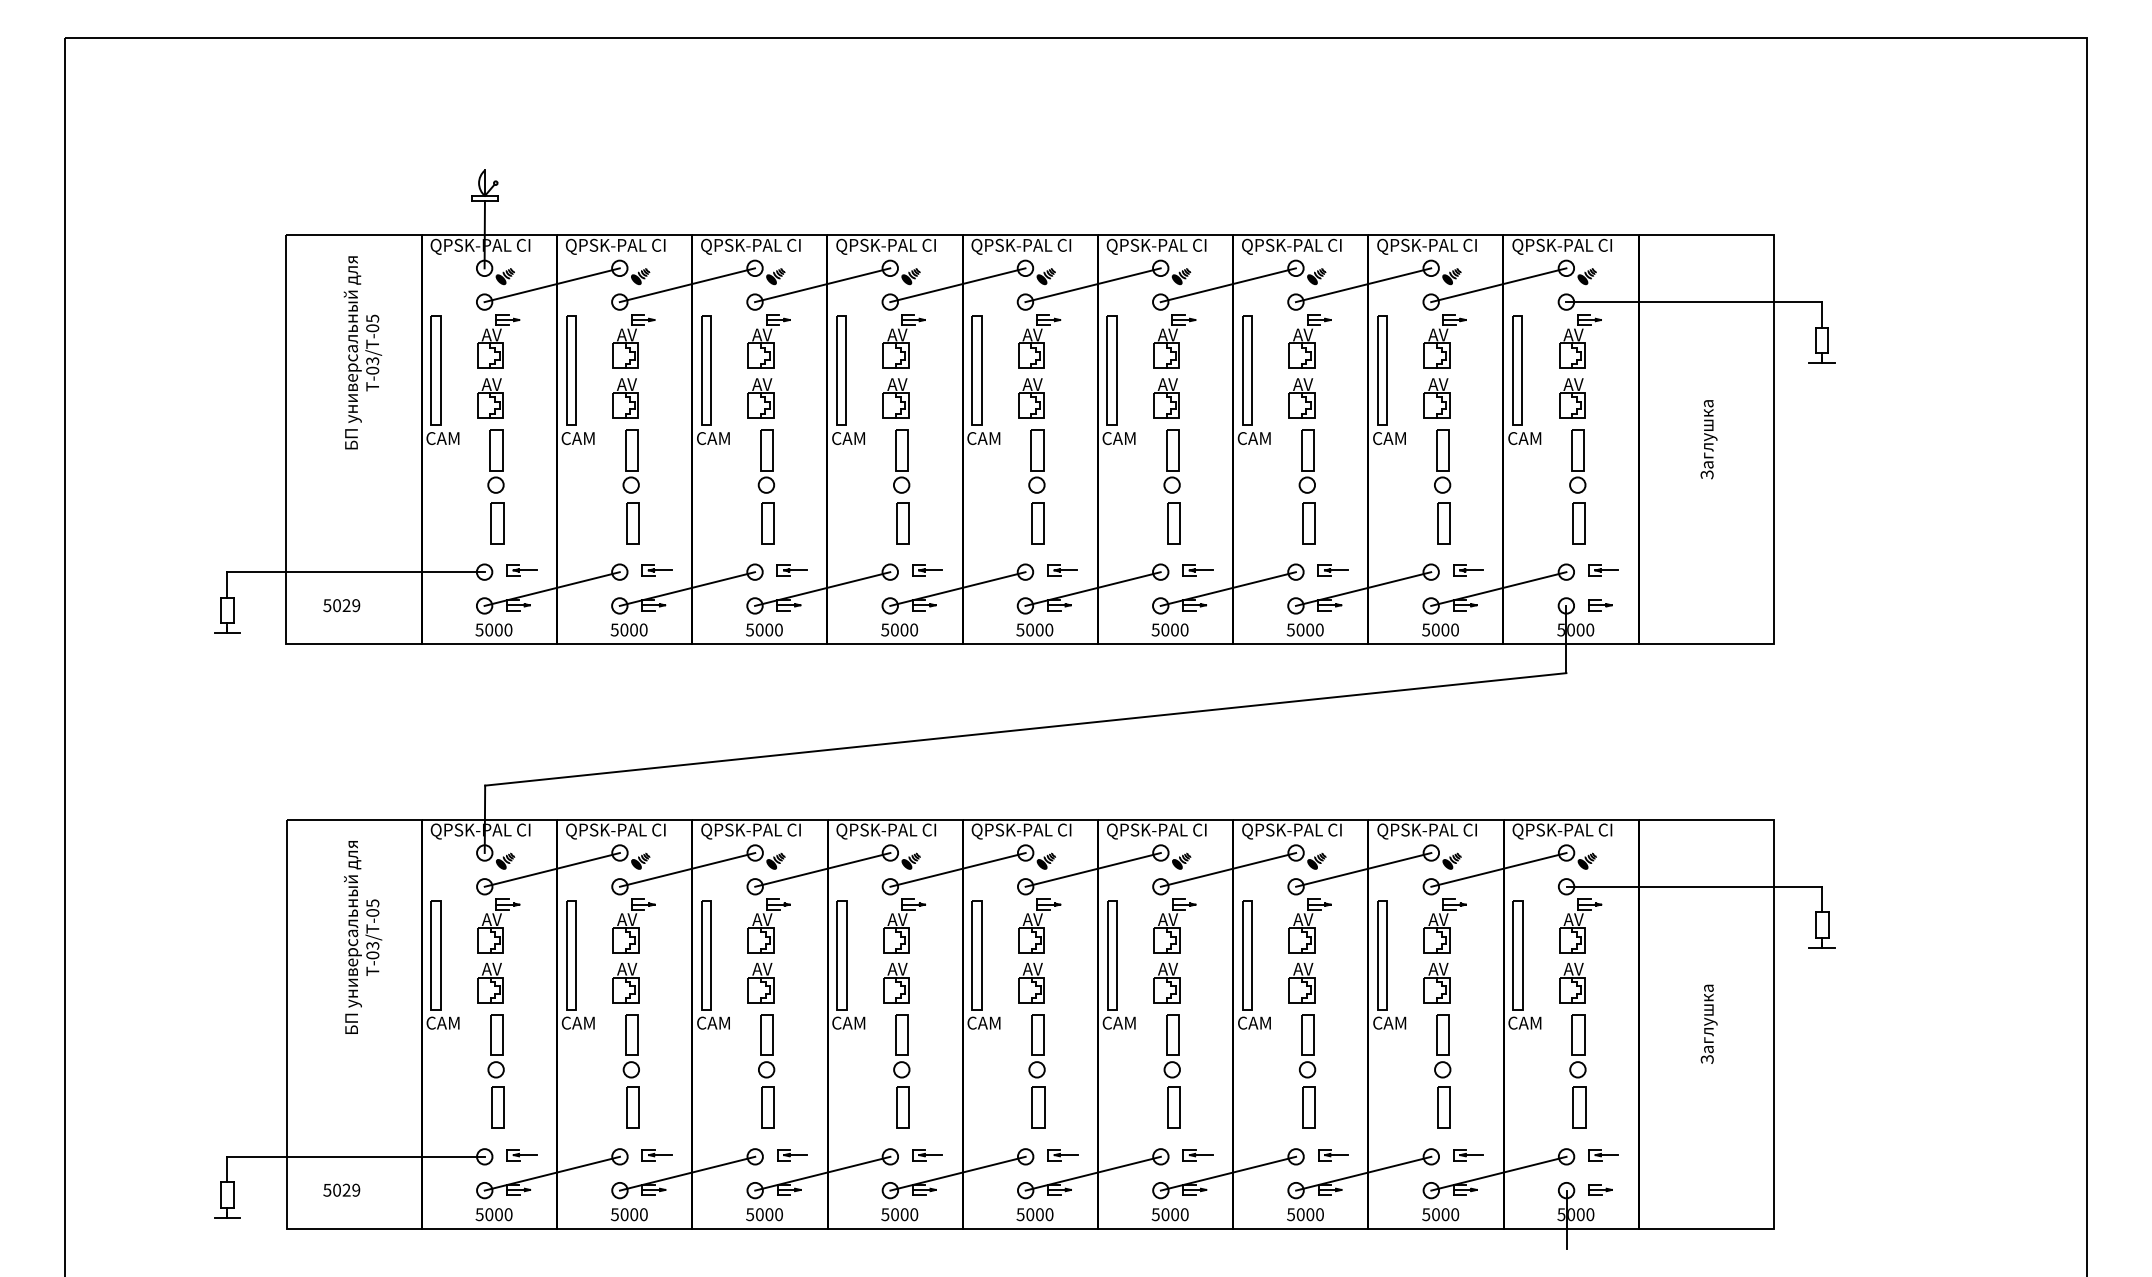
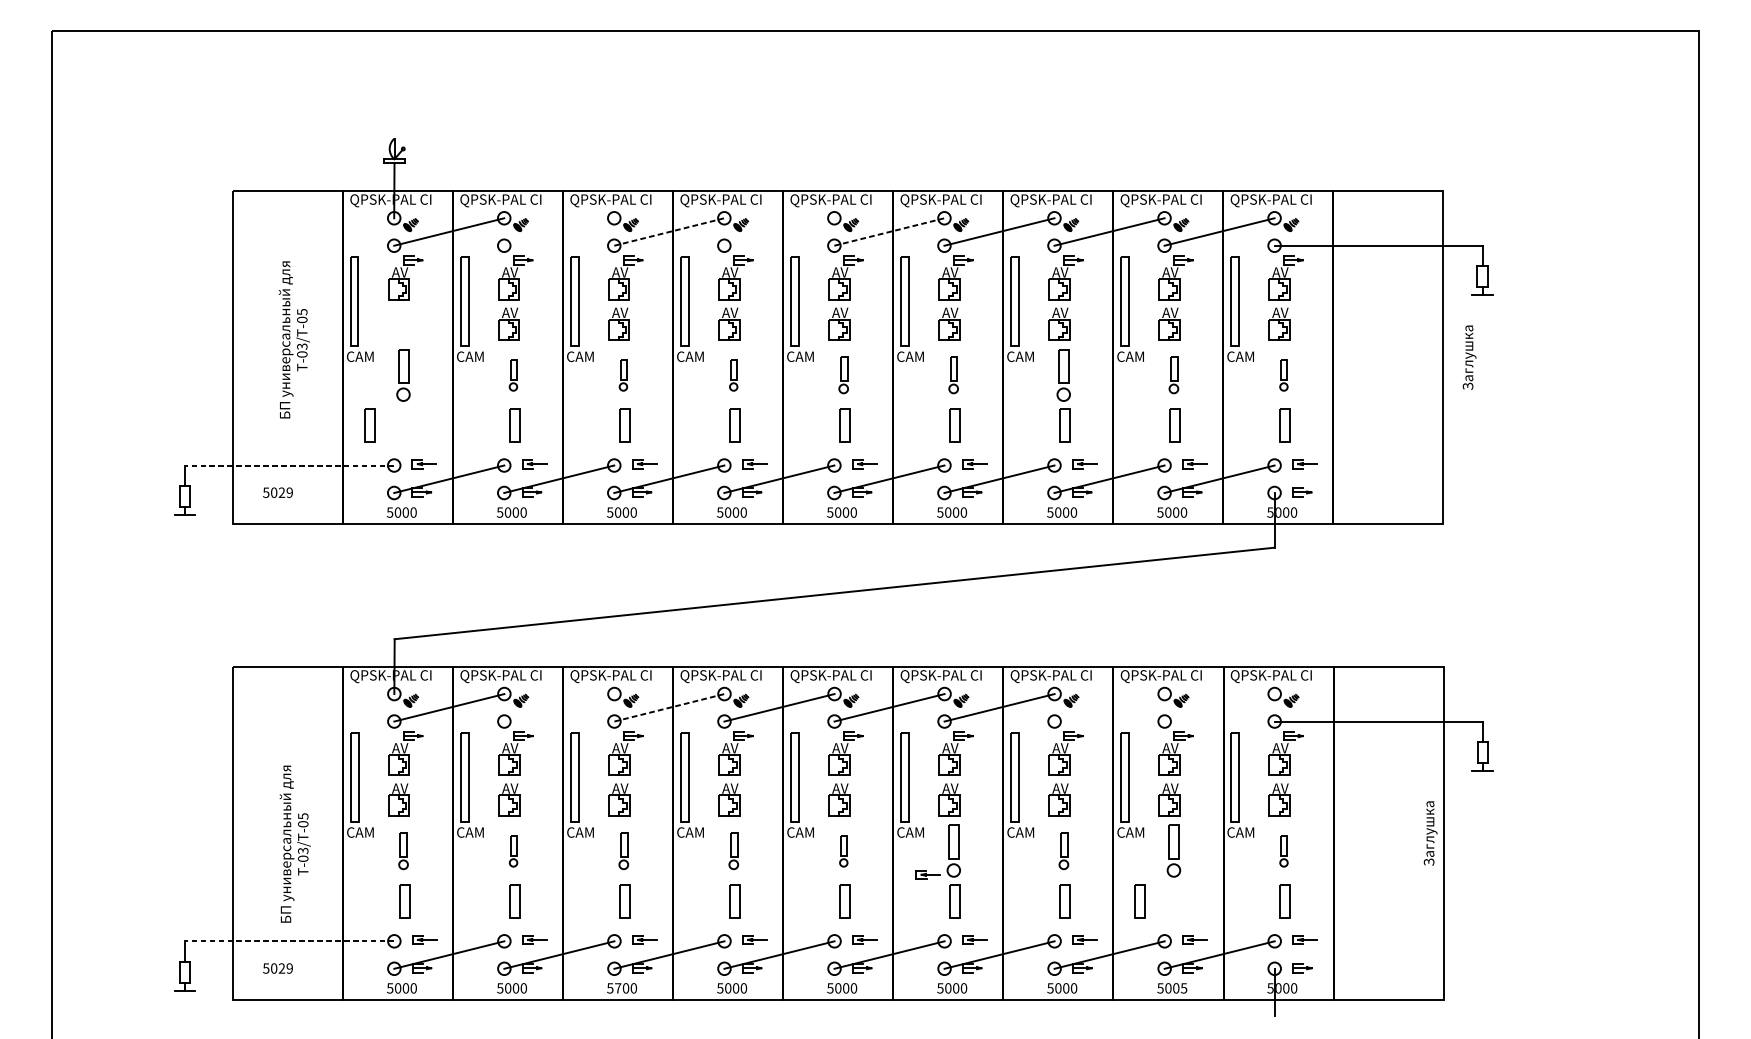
line: (687, 285) -> (559, 232), removed
line: (822, 285) -> (669, 232), solid -> dashed
line: (957, 285) -> (779, 232), removed
line: (1093, 285) -> (889, 232), solid -> dashed
text: (362, 352) -> (294, 339), moved
part: (490, 398) -> (399, 324), removed
text: (1708, 439) -> (1469, 357), moved
part: (630, 461) -> (512, 375), size x0.6
part: (765, 461) -> (622, 375), size x0.6
part: (901, 461) -> (733, 375), size x0.6
part: (1036, 461) -> (843, 375), size x0.7
part: (1171, 461) -> (953, 375), size x0.7
part: (1442, 461) -> (1173, 375), size x0.7
part: (1577, 461) -> (1283, 375), size x0.6
part: (497, 523) -> (369, 425), moved
line: (355, 572) -> (289, 465), solid -> dashed
line: (687, 869) -> (559, 707), removed
line: (822, 869) -> (669, 707), solid -> dashed
line: (1363, 869) -> (1109, 707), removed
line: (1498, 869) -> (1219, 707), removed
text: (363, 937) -> (295, 844), moved
text: (1708, 1023) -> (1430, 832), moved
part: (495, 1046) -> (403, 851), size x0.7
part: (630, 1046) -> (512, 851), size x0.6
part: (766, 1046) -> (623, 851), size x0.7
part: (901, 1046) -> (733, 851), size x0.7
part: (1036, 1046) -> (843, 851), size x0.6
part: (1307, 1046) -> (1063, 851), size x0.7
part: (1577, 1046) -> (1283, 851), size x0.6
part: (1140, 1075) -> (927, 875), added
part: (1443, 1107) -> (1139, 901), moved
line: (356, 1156) -> (289, 941), solid -> dashed
text: (759, 1214) -> (617, 988), 5000 -> 5700
text: (1455, 1214) -> (1184, 988), 5000 -> 5005

